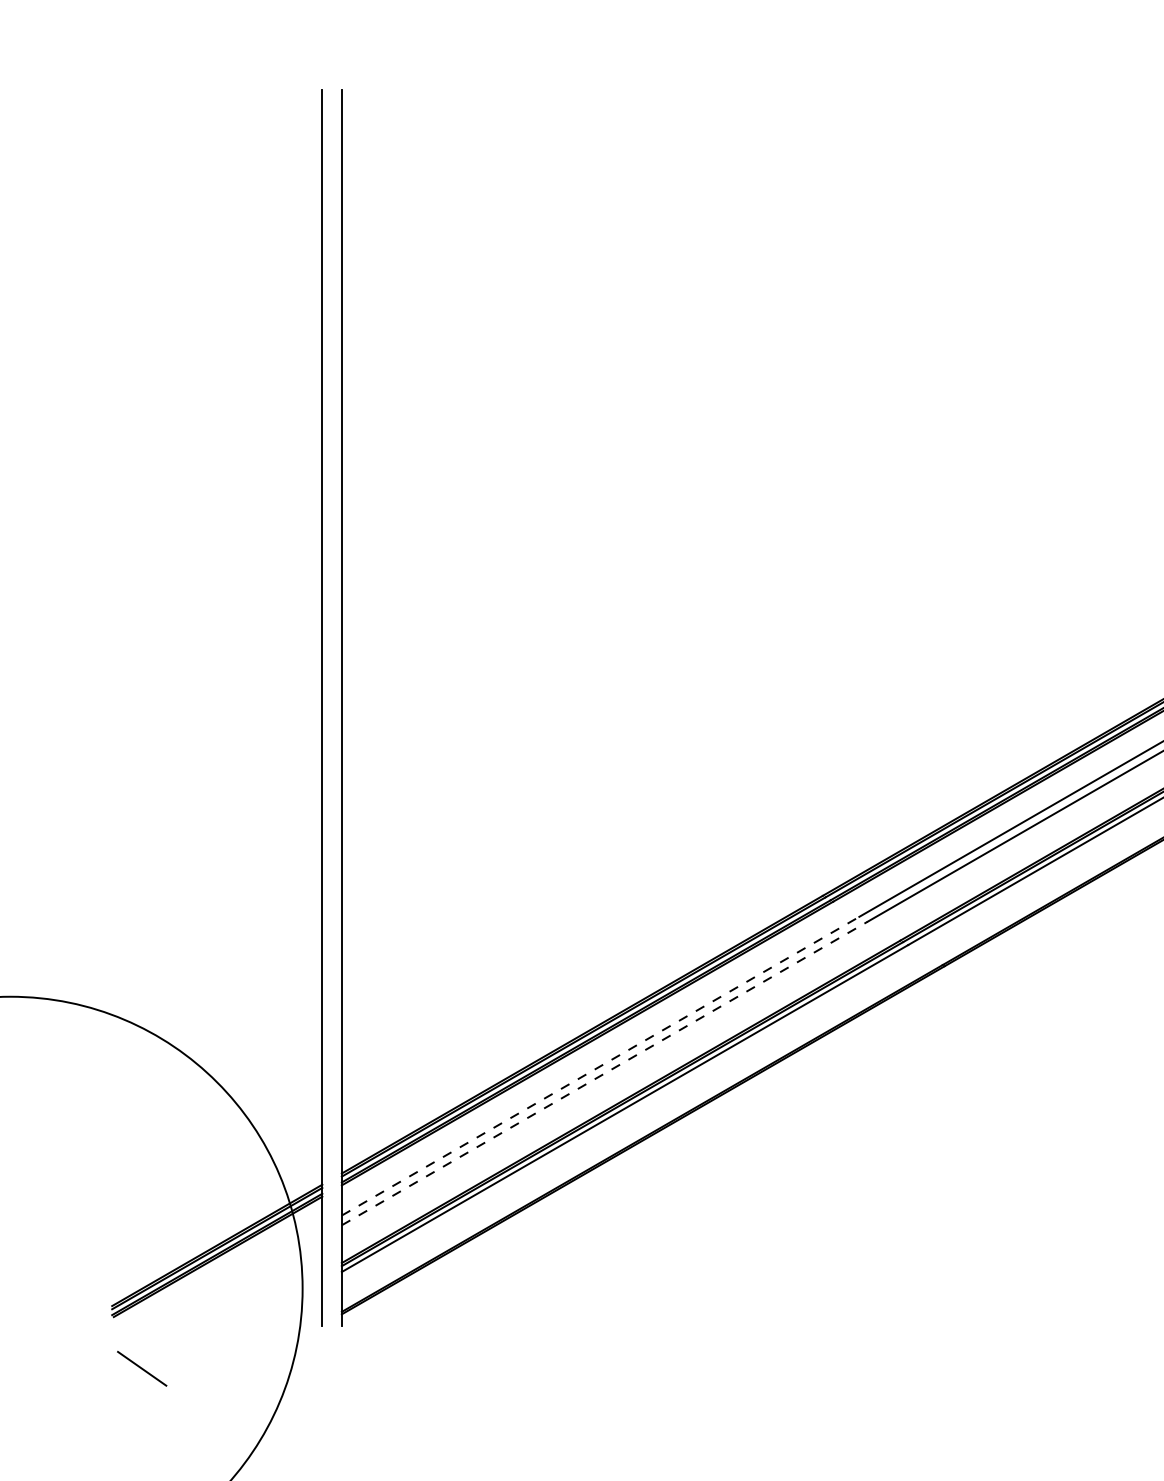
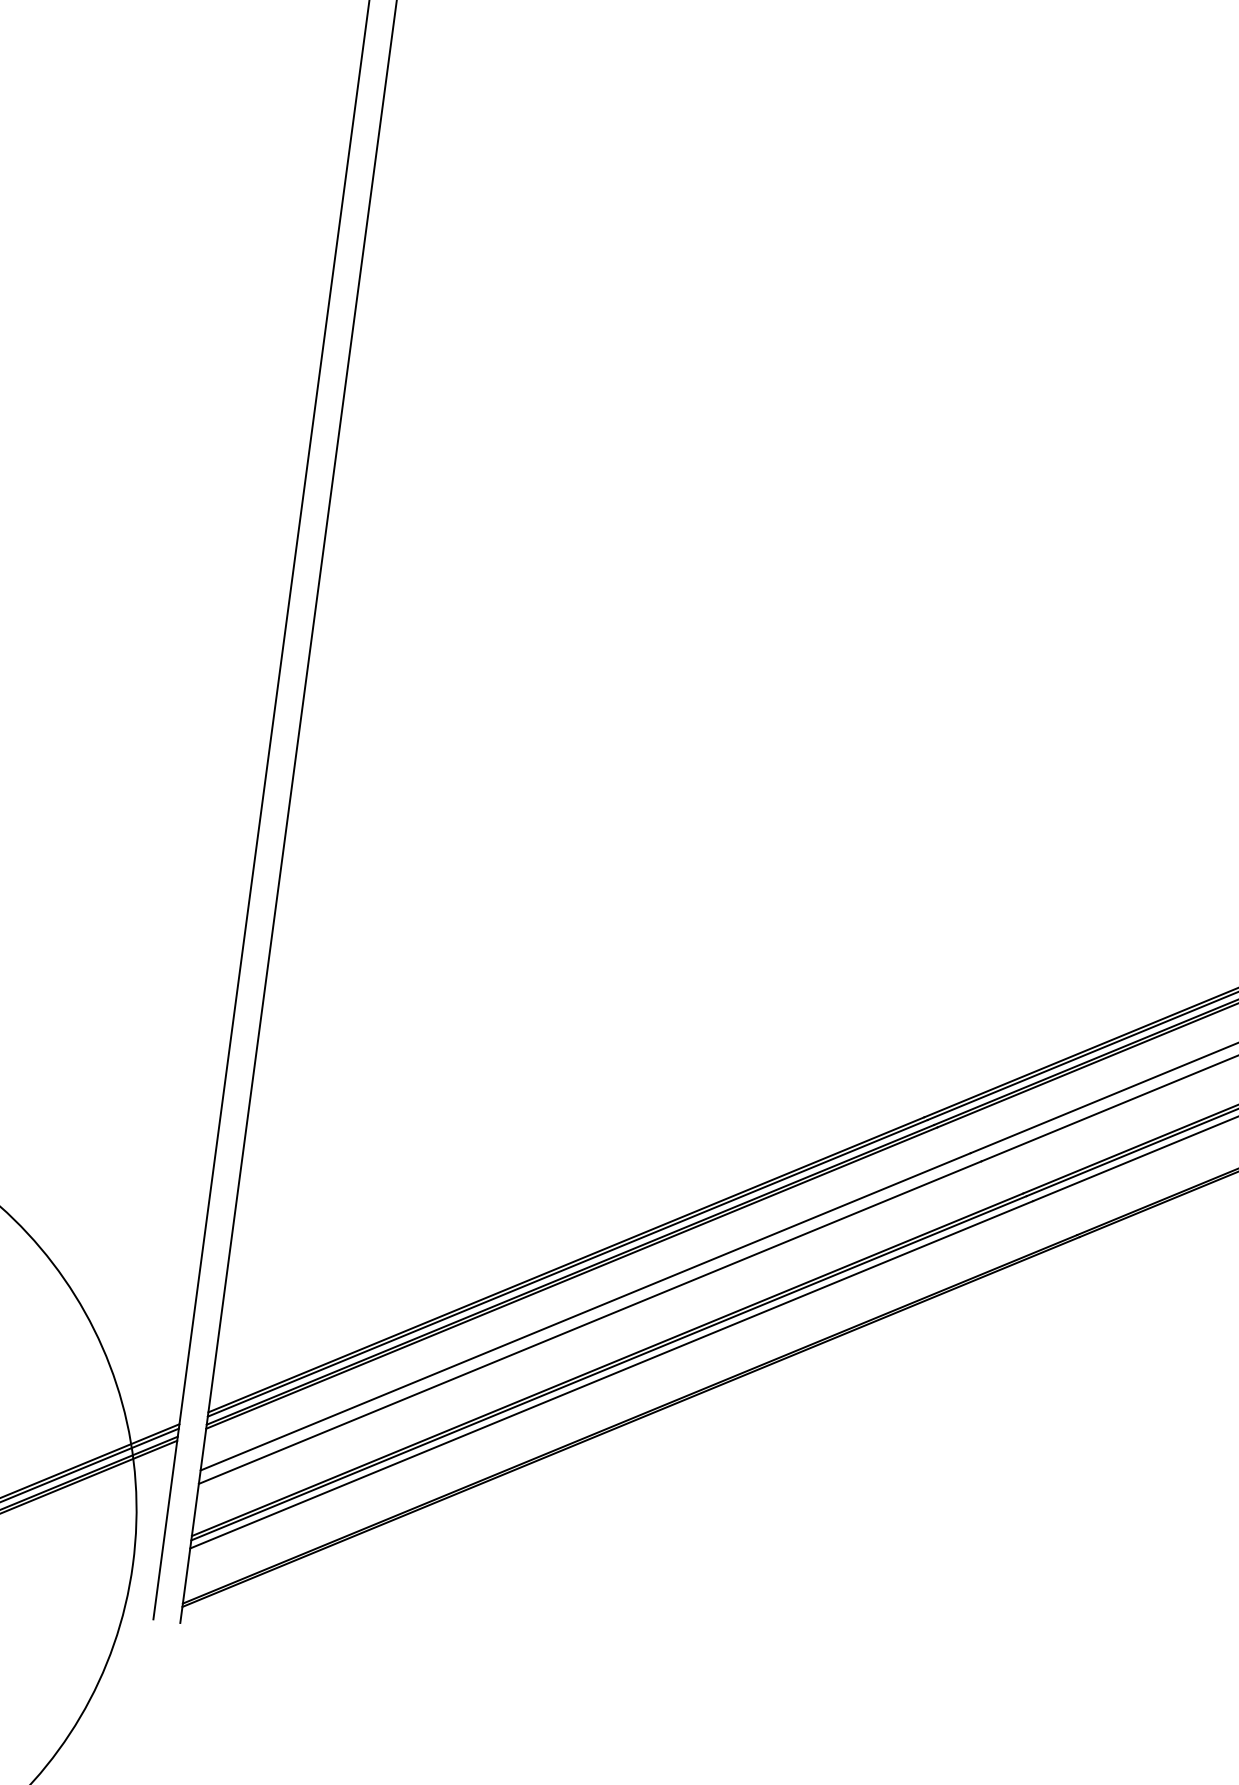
line: (600, 1066) -> (585, 1312), dashed -> solid
line: (604, 1073) -> (589, 1322), dashed -> solid

